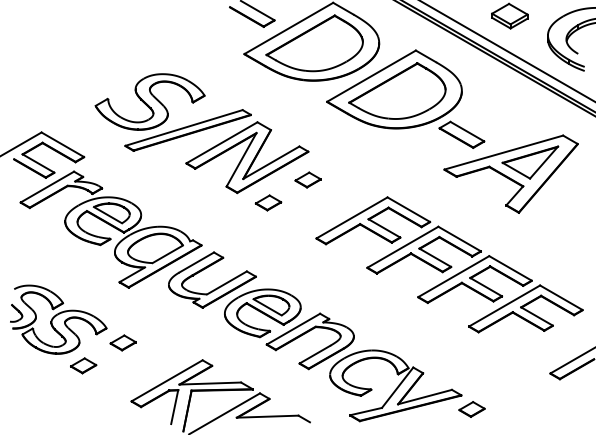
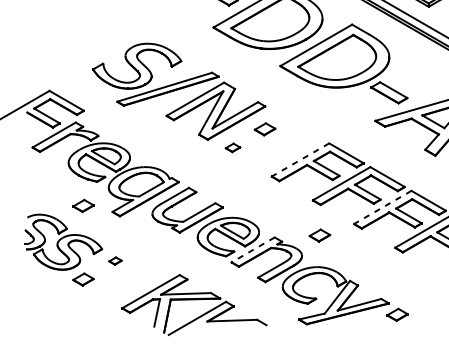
part: (268, 202) -> (232, 147), size x0.7
line: (352, 217) -> (300, 159), solid -> dashed
part: (83, 274) -> (83, 205), added
line: (453, 276) -> (382, 207), solid -> dashed
part: (375, 311) -> (319, 235), added
line: (293, 329) -> (253, 250), solid -> dashed
part: (122, 342) -> (114, 260), size x0.6

